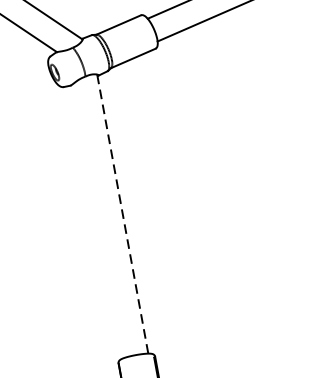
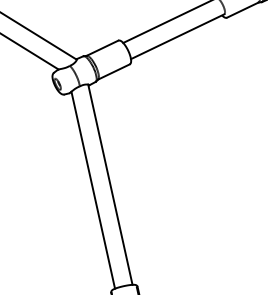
line: (122, 213) -> (110, 184), dashed -> solid
line: (99, 219) -> (93, 189), added

